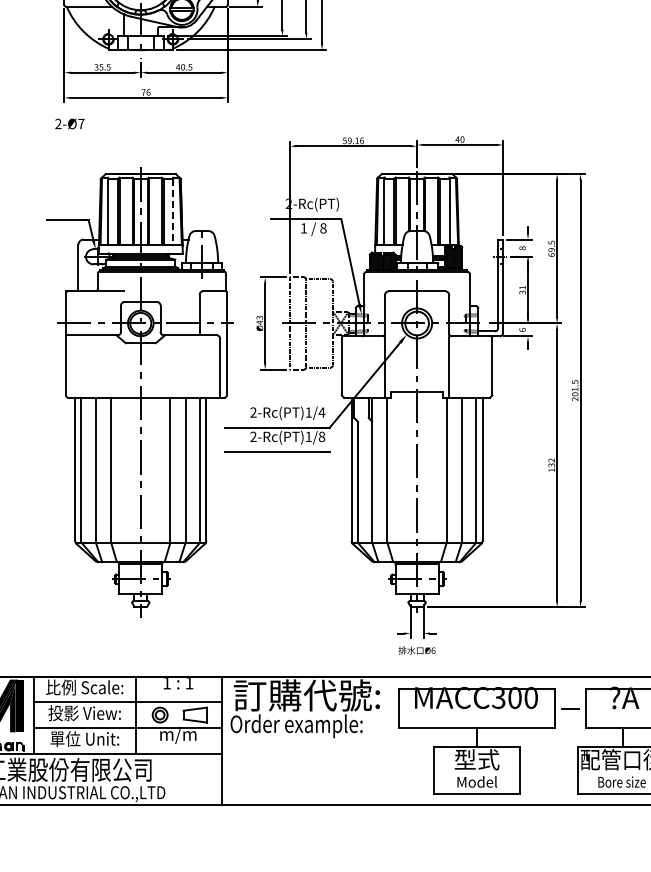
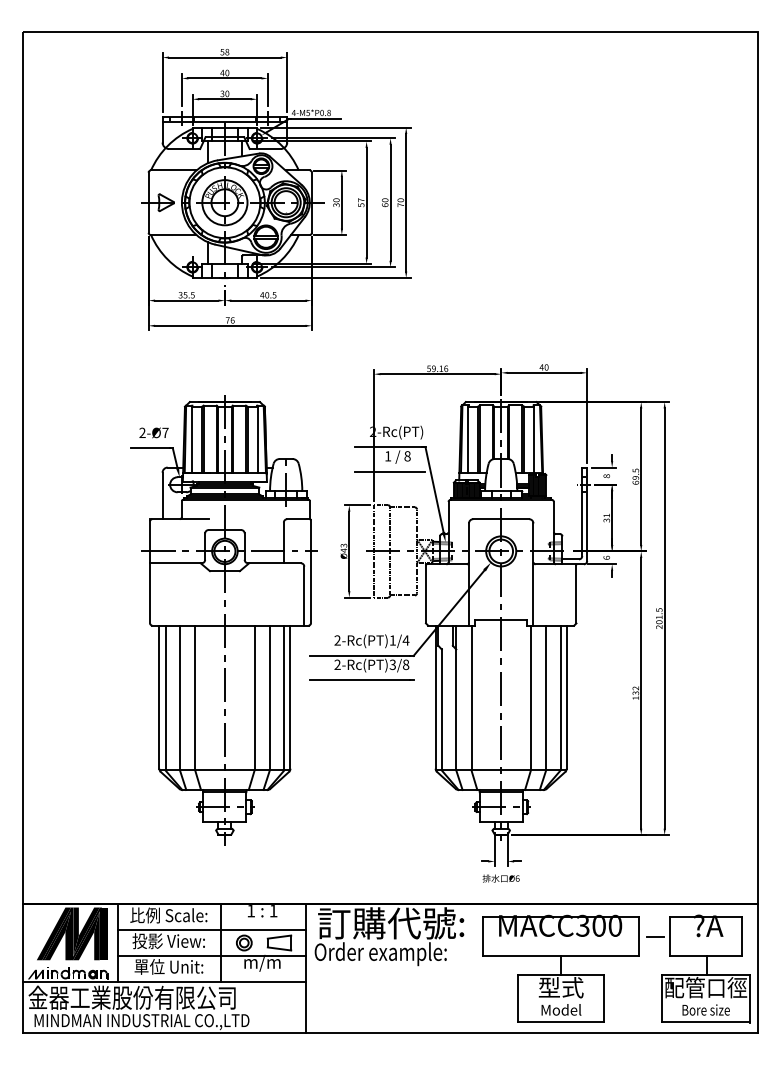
text: (69, 123) -> (153, 432), moved
line: (173, 212) -> (257, 440), dashed -> solid
line: (305, 243) -> (389, 471), added
text: (308, 436) -> (392, 664), 2-Rc(PT)1/8 -> 2-Rc(PT)3/8

